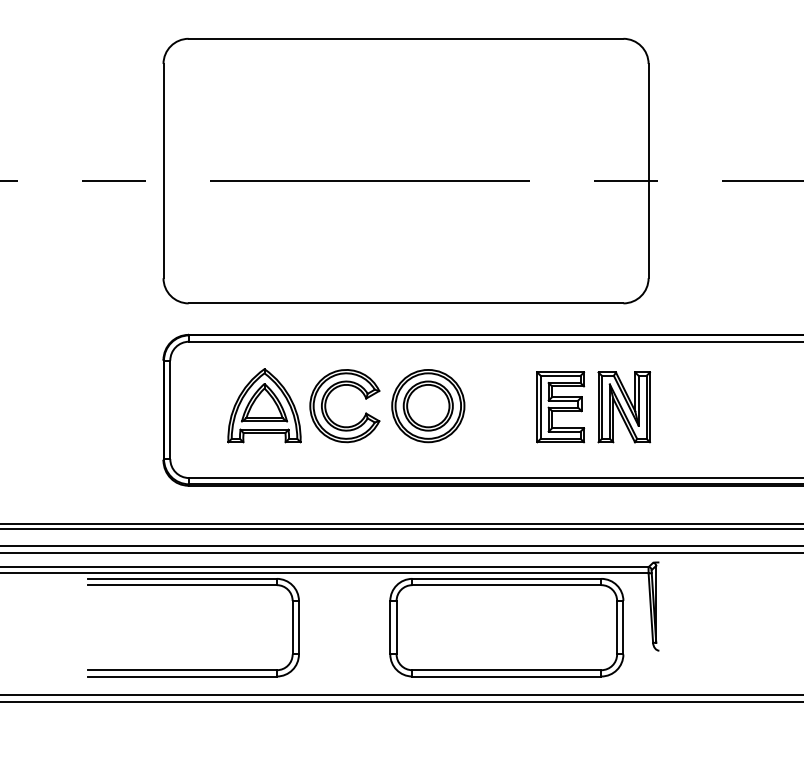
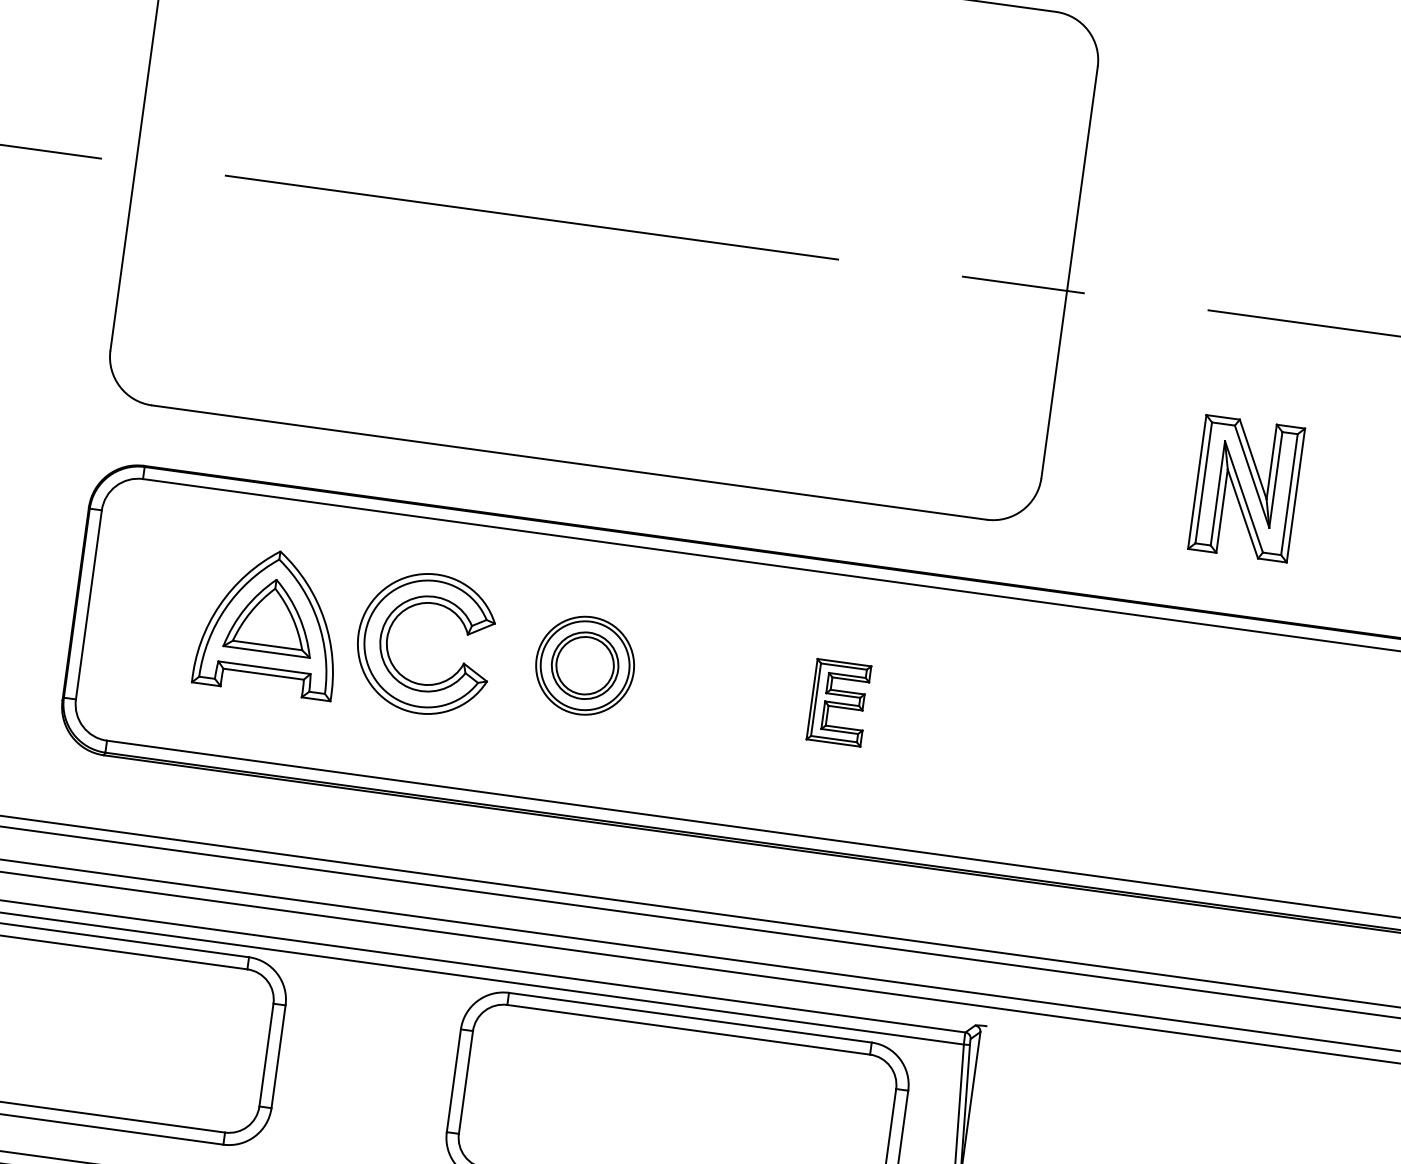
part: (428, 406) -> (585, 666), size x0.7
part: (560, 407) -> (838, 702), size x0.6
part: (624, 407) -> (1246, 489), moved

